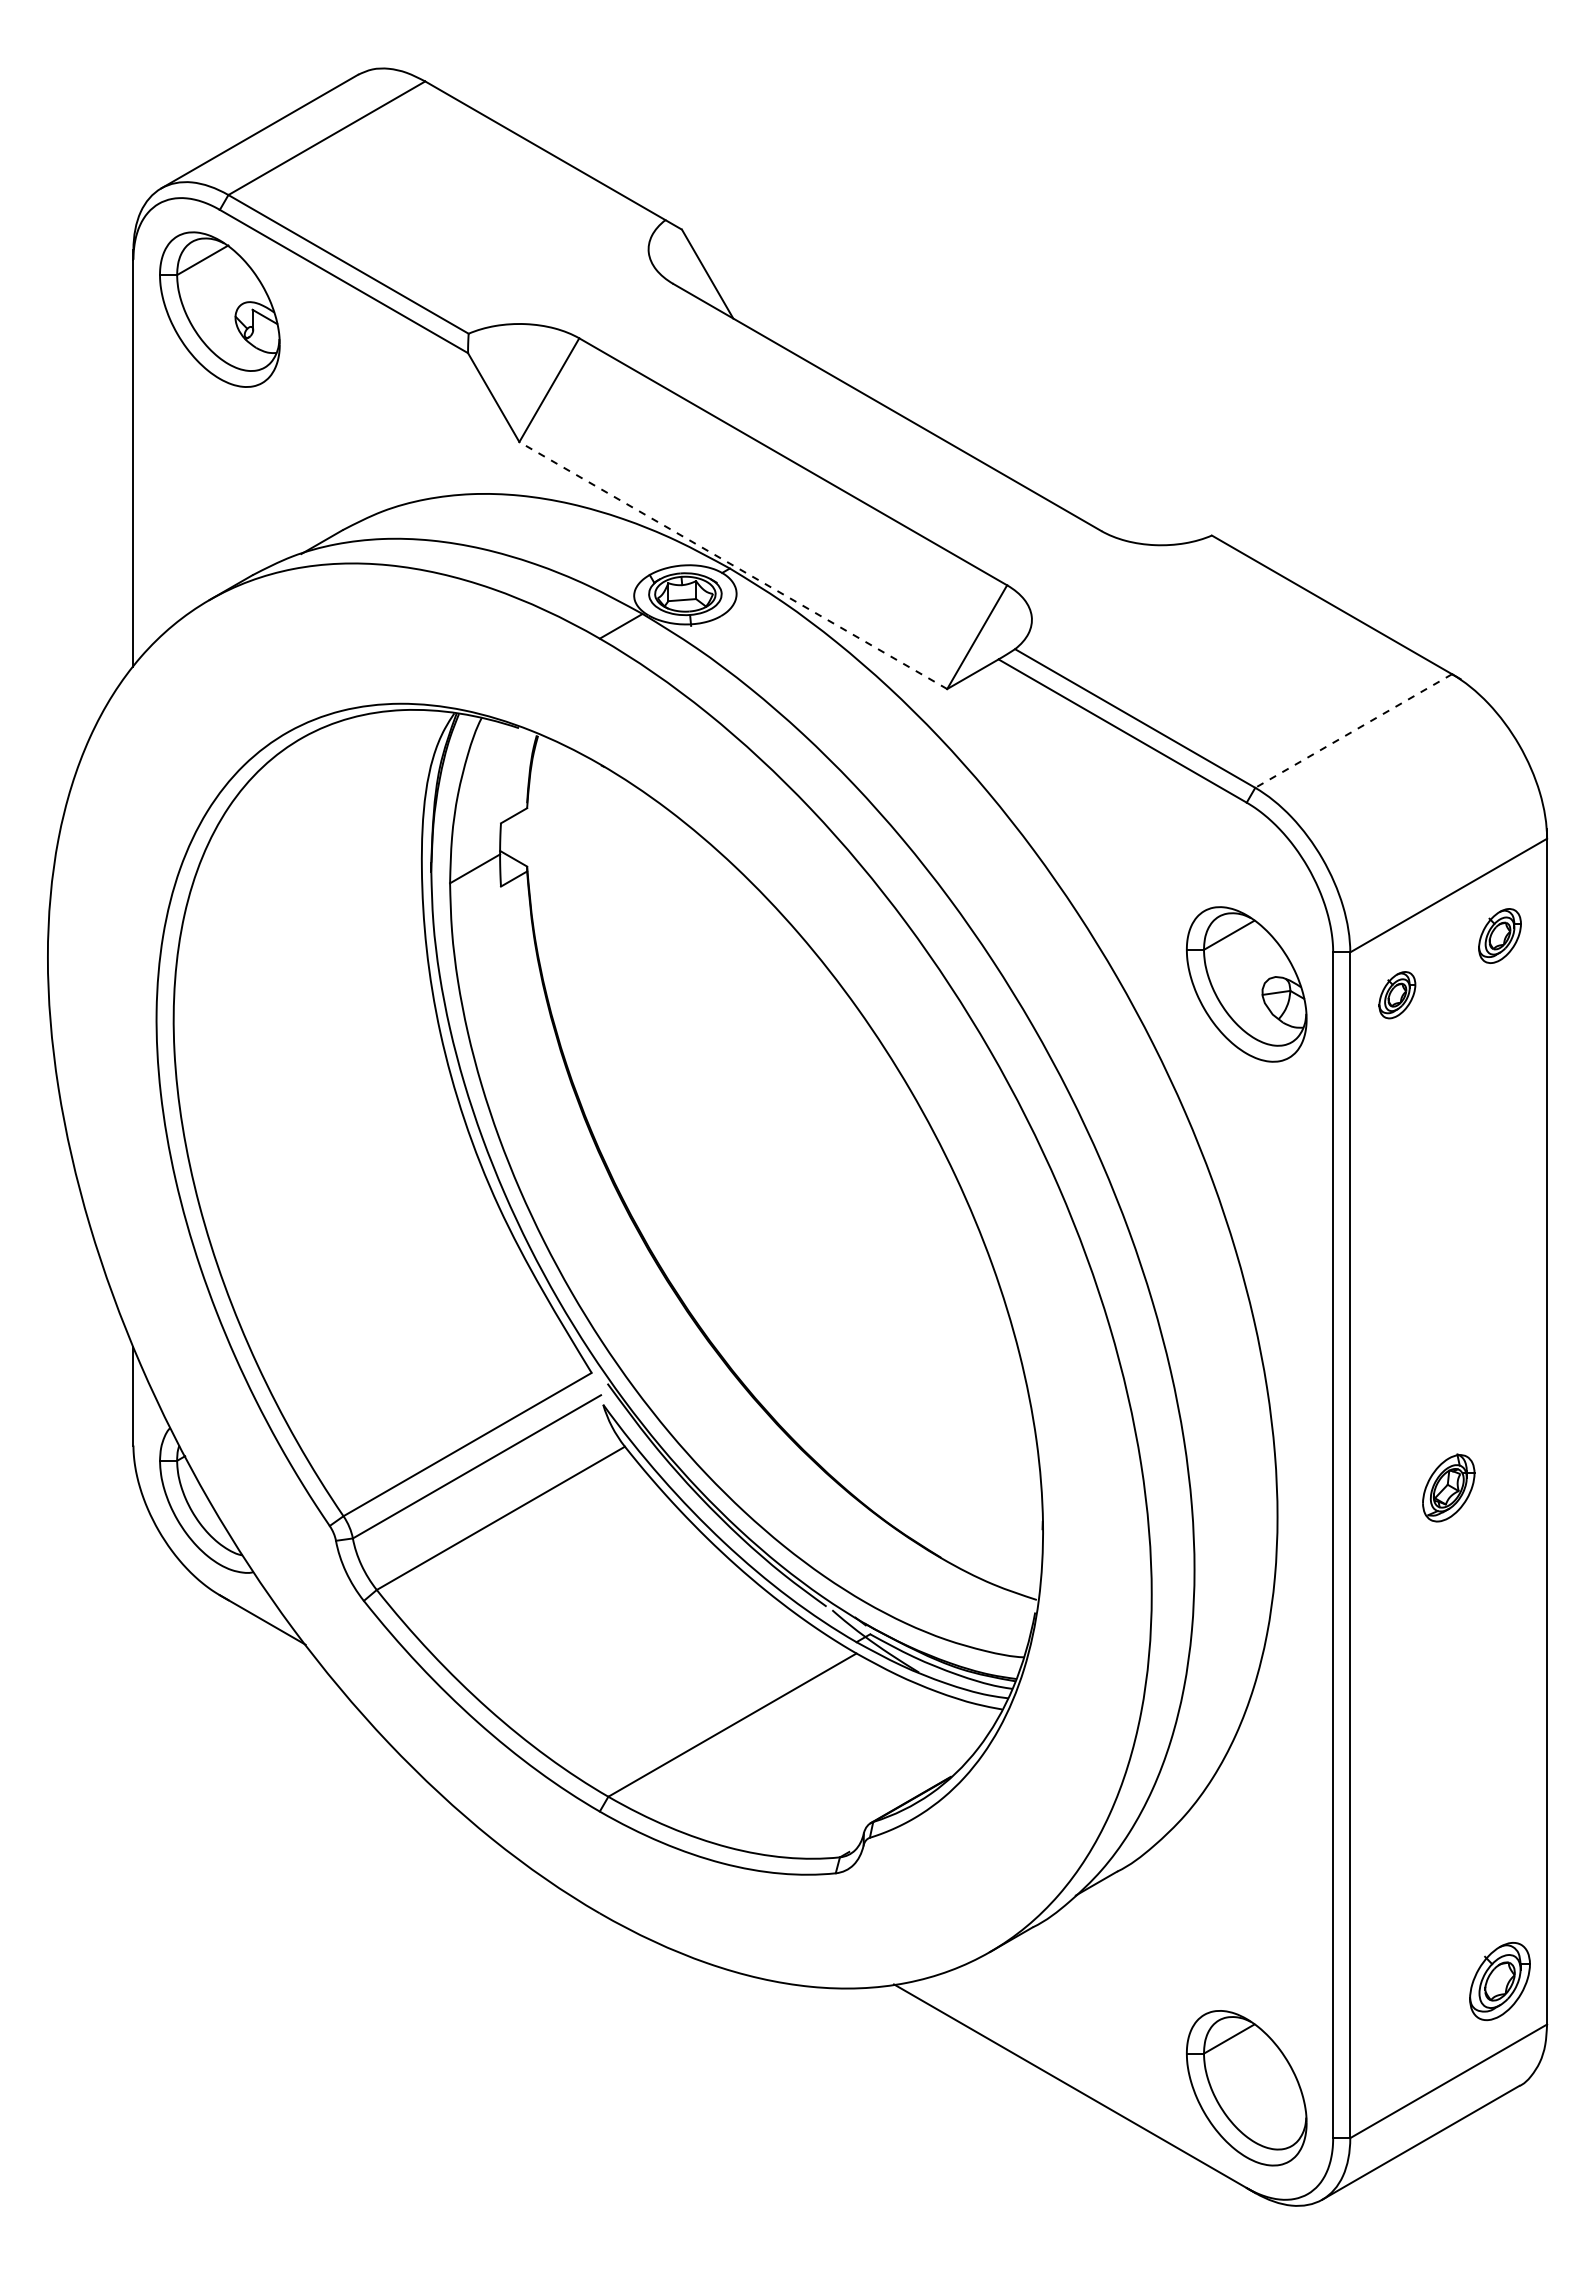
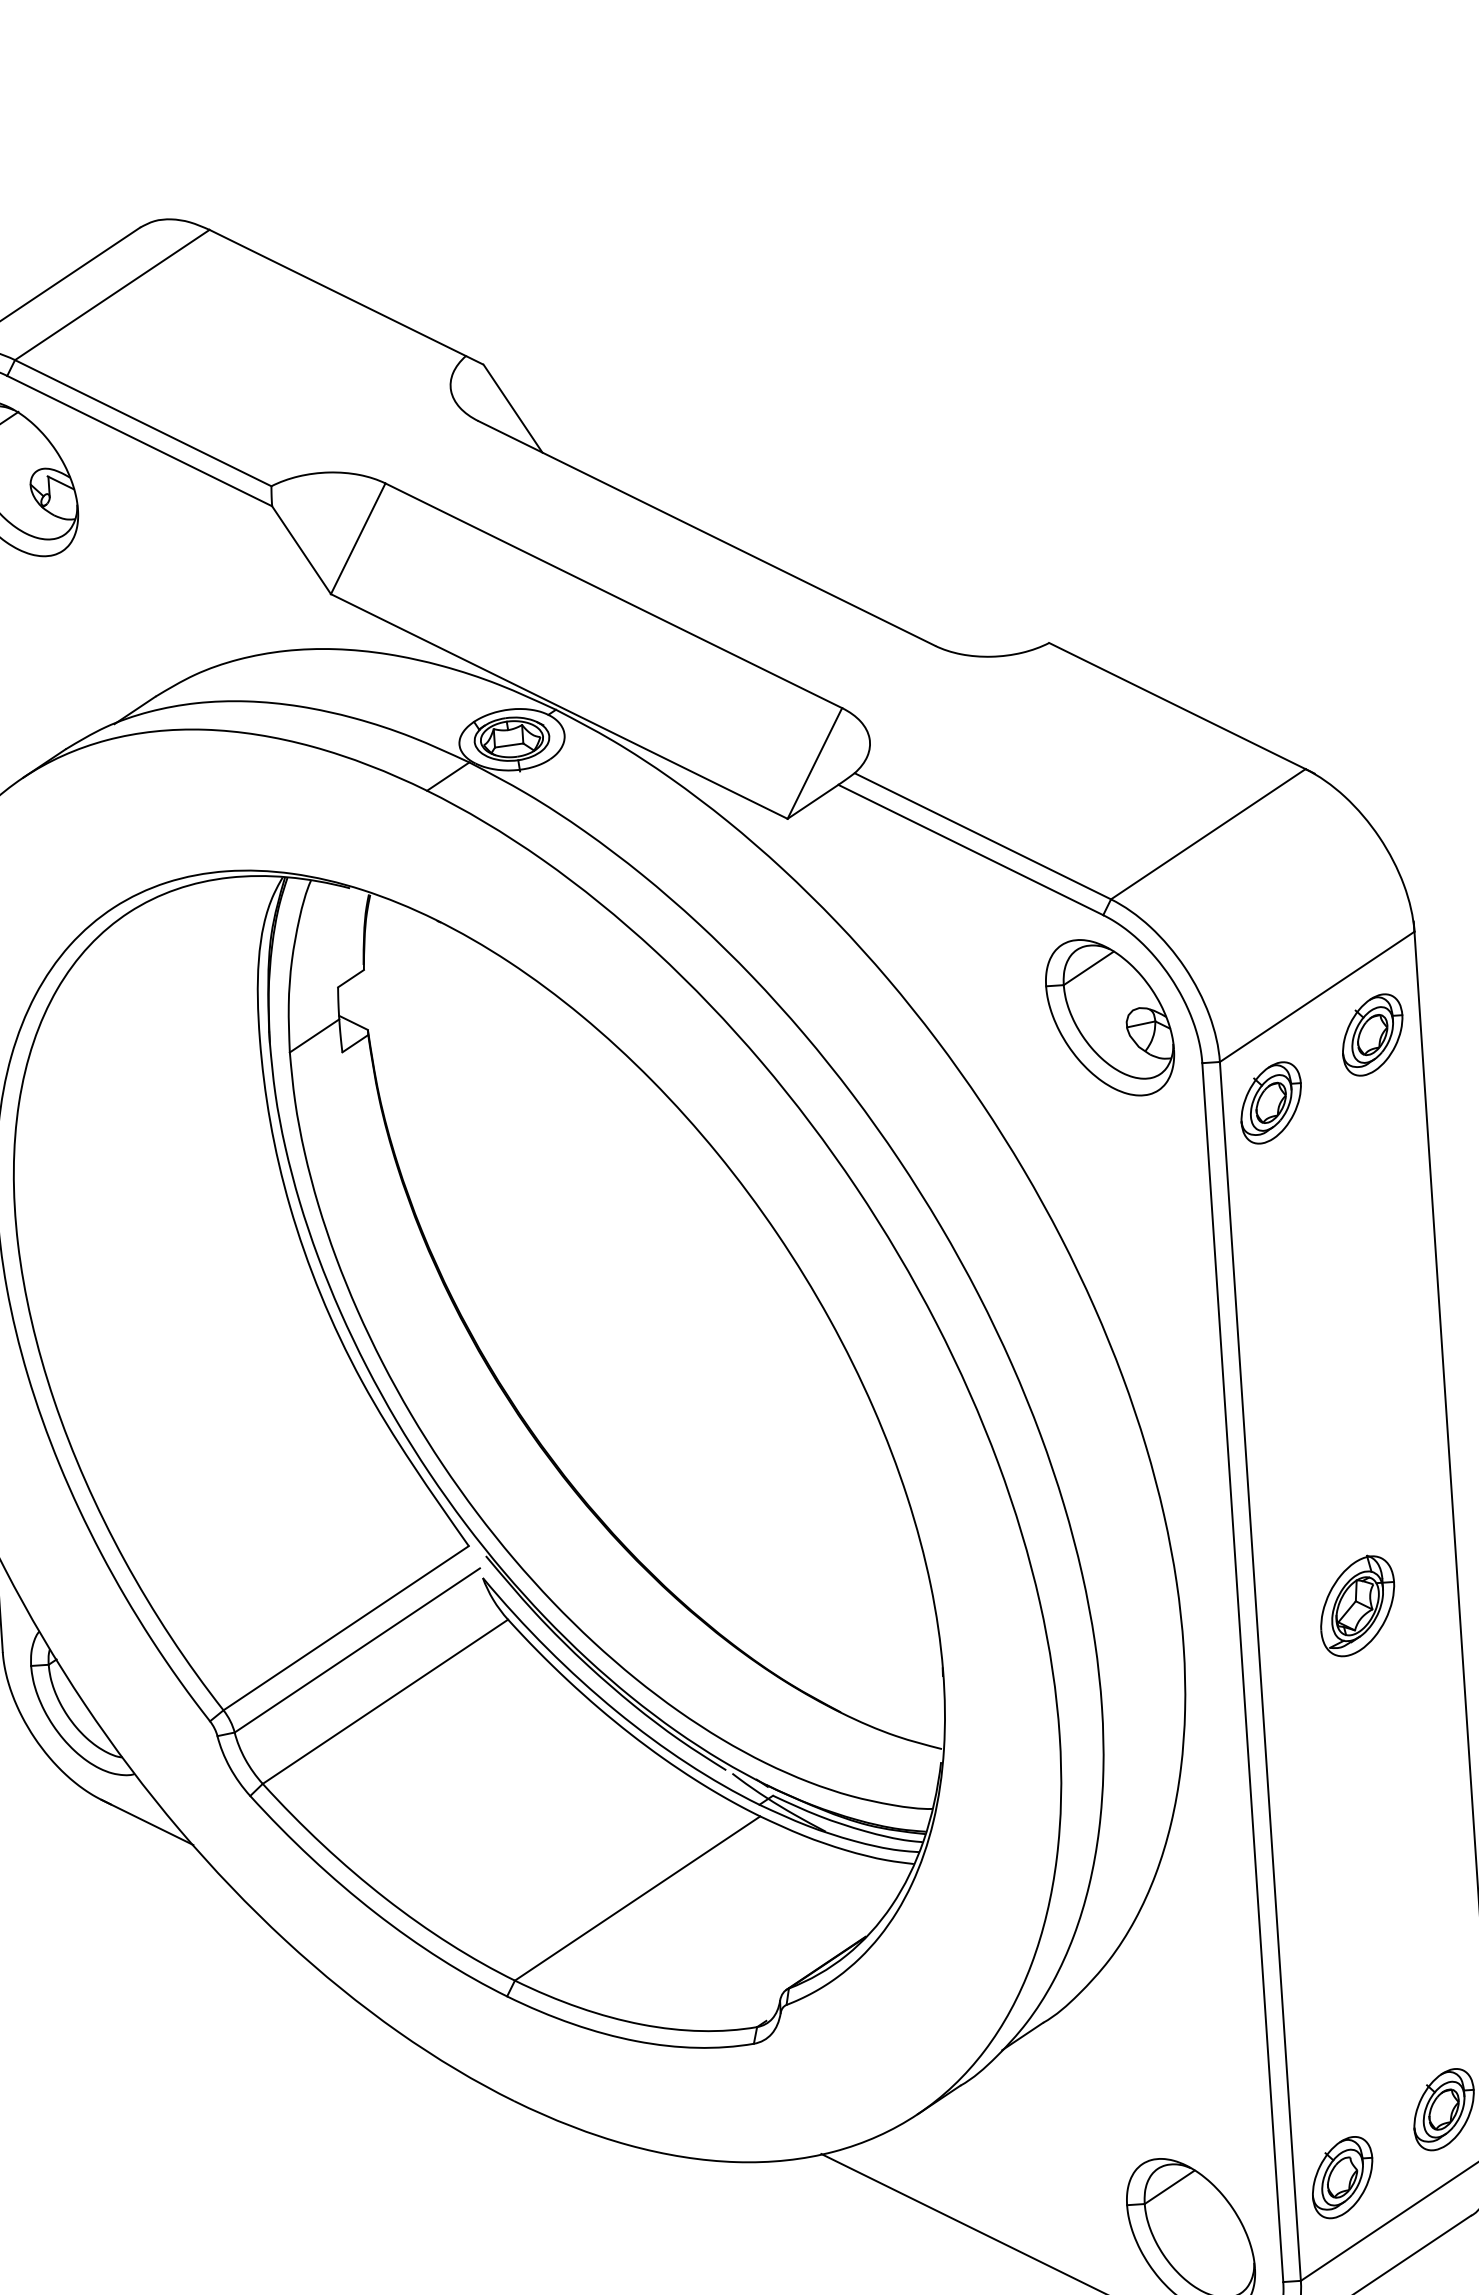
line: (732, 565) -> (558, 706), dashed -> solid
line: (1353, 731) -> (1208, 834), dashed -> solid
part: (1499, 935) -> (1372, 1034), size x1.43
part: (1246, 984) -> (1109, 1017), moved
part: (1397, 994) -> (1271, 1102), size x1.67
part: (1448, 1487) -> (1357, 1605), size x1.43
part: (1397, 2040) -> (1342, 2177), added

